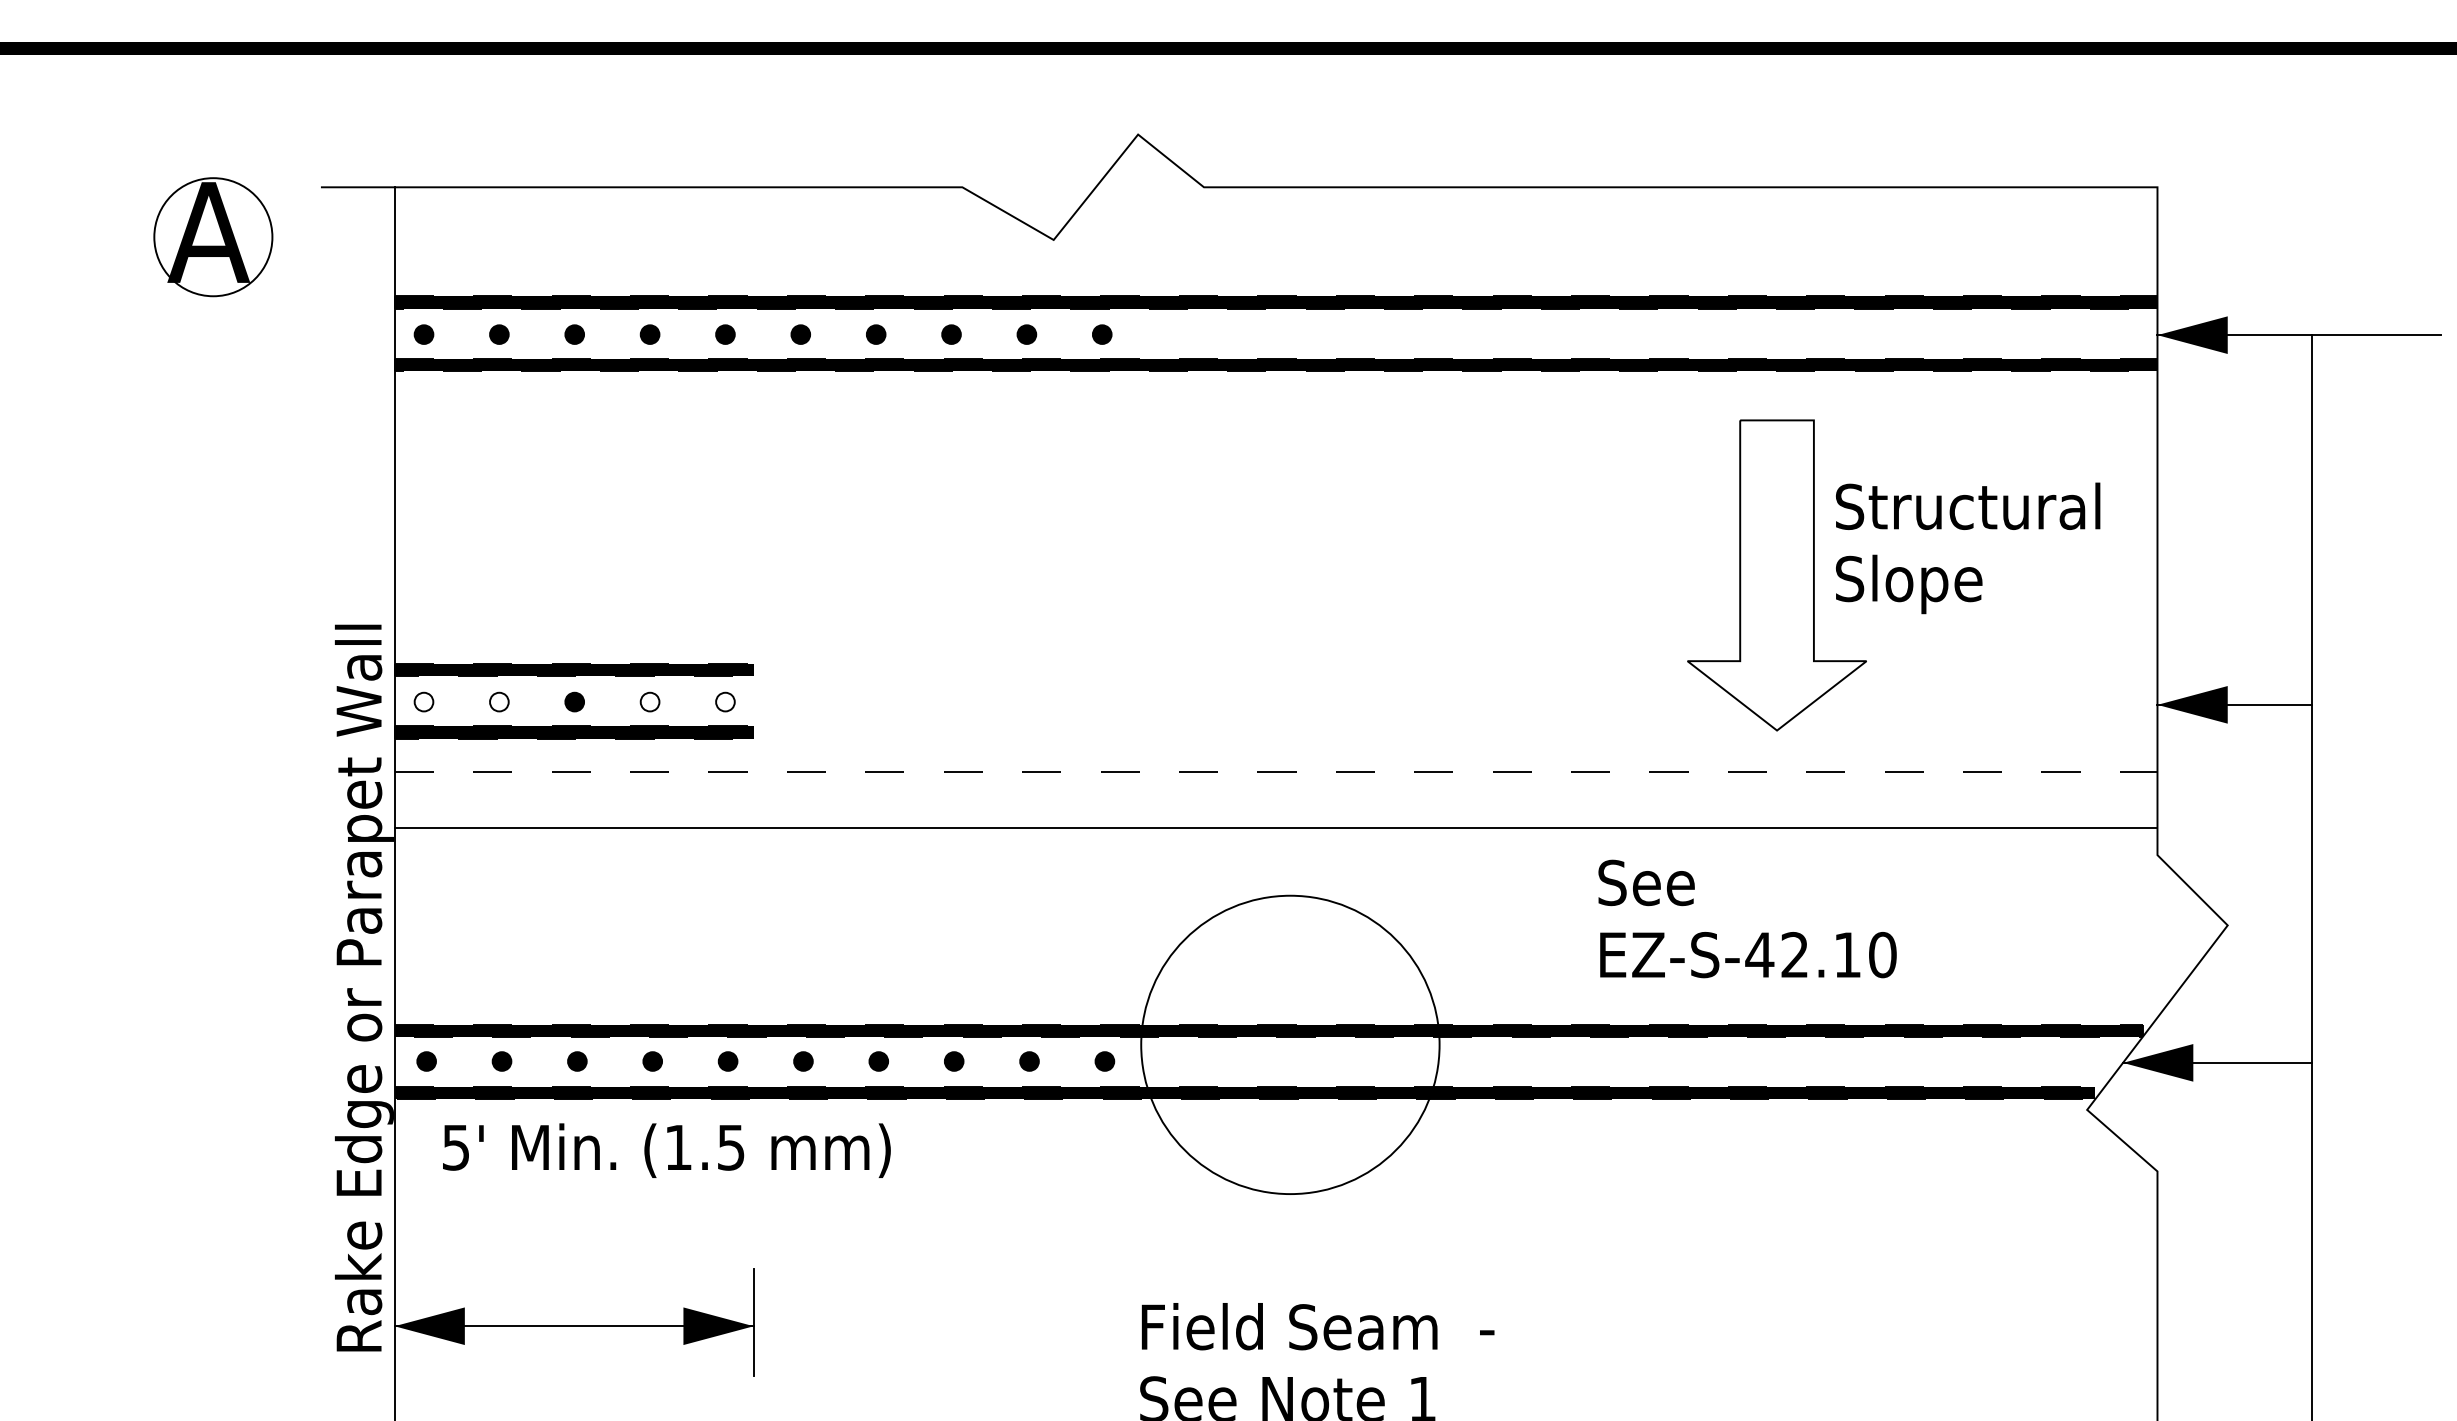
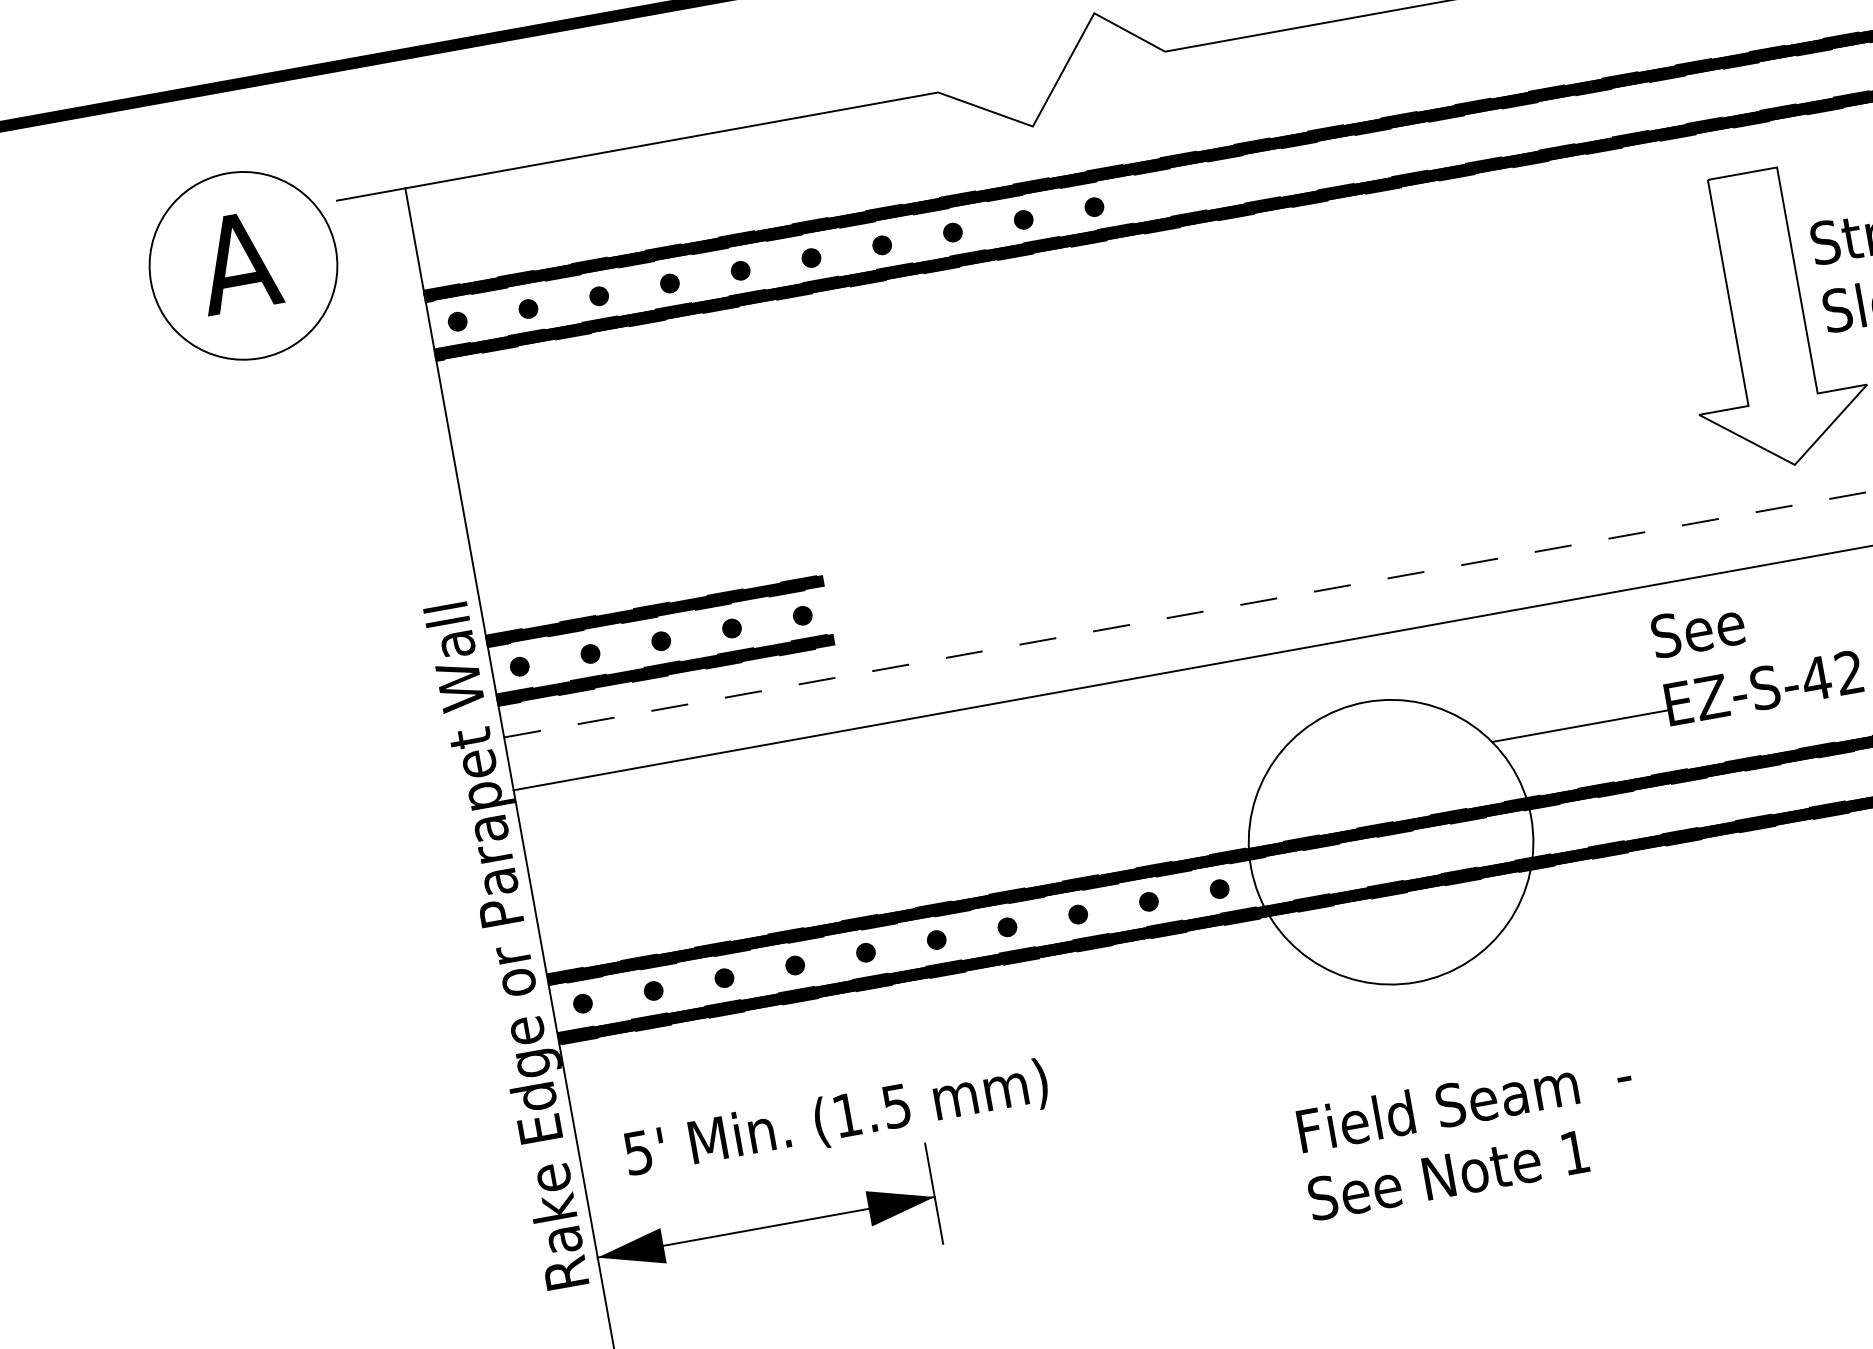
circle: (212, 236) -> (242, 265), size x1.67
fill: (423, 701) -> (519, 666), added
fill: (499, 701) -> (590, 653), added
fill: (649, 701) -> (731, 628), added
fill: (725, 701) -> (802, 615), added
line: (1508, 960) -> (1581, 726), added
text: (666, 1150) -> (836, 1119), moved

